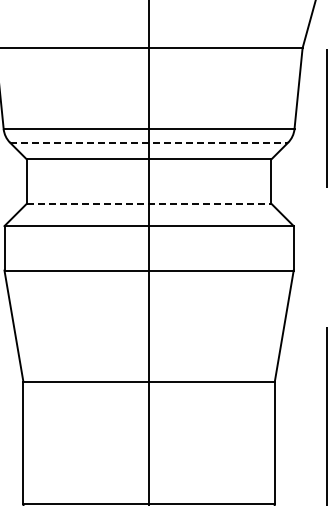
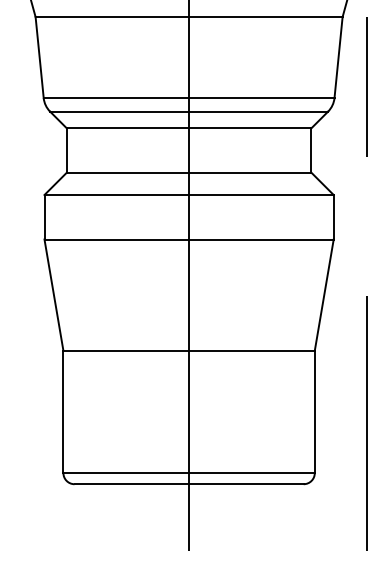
line: (149, 142) -> (189, 111), dashed -> solid
line: (149, 203) -> (189, 172), dashed -> solid

